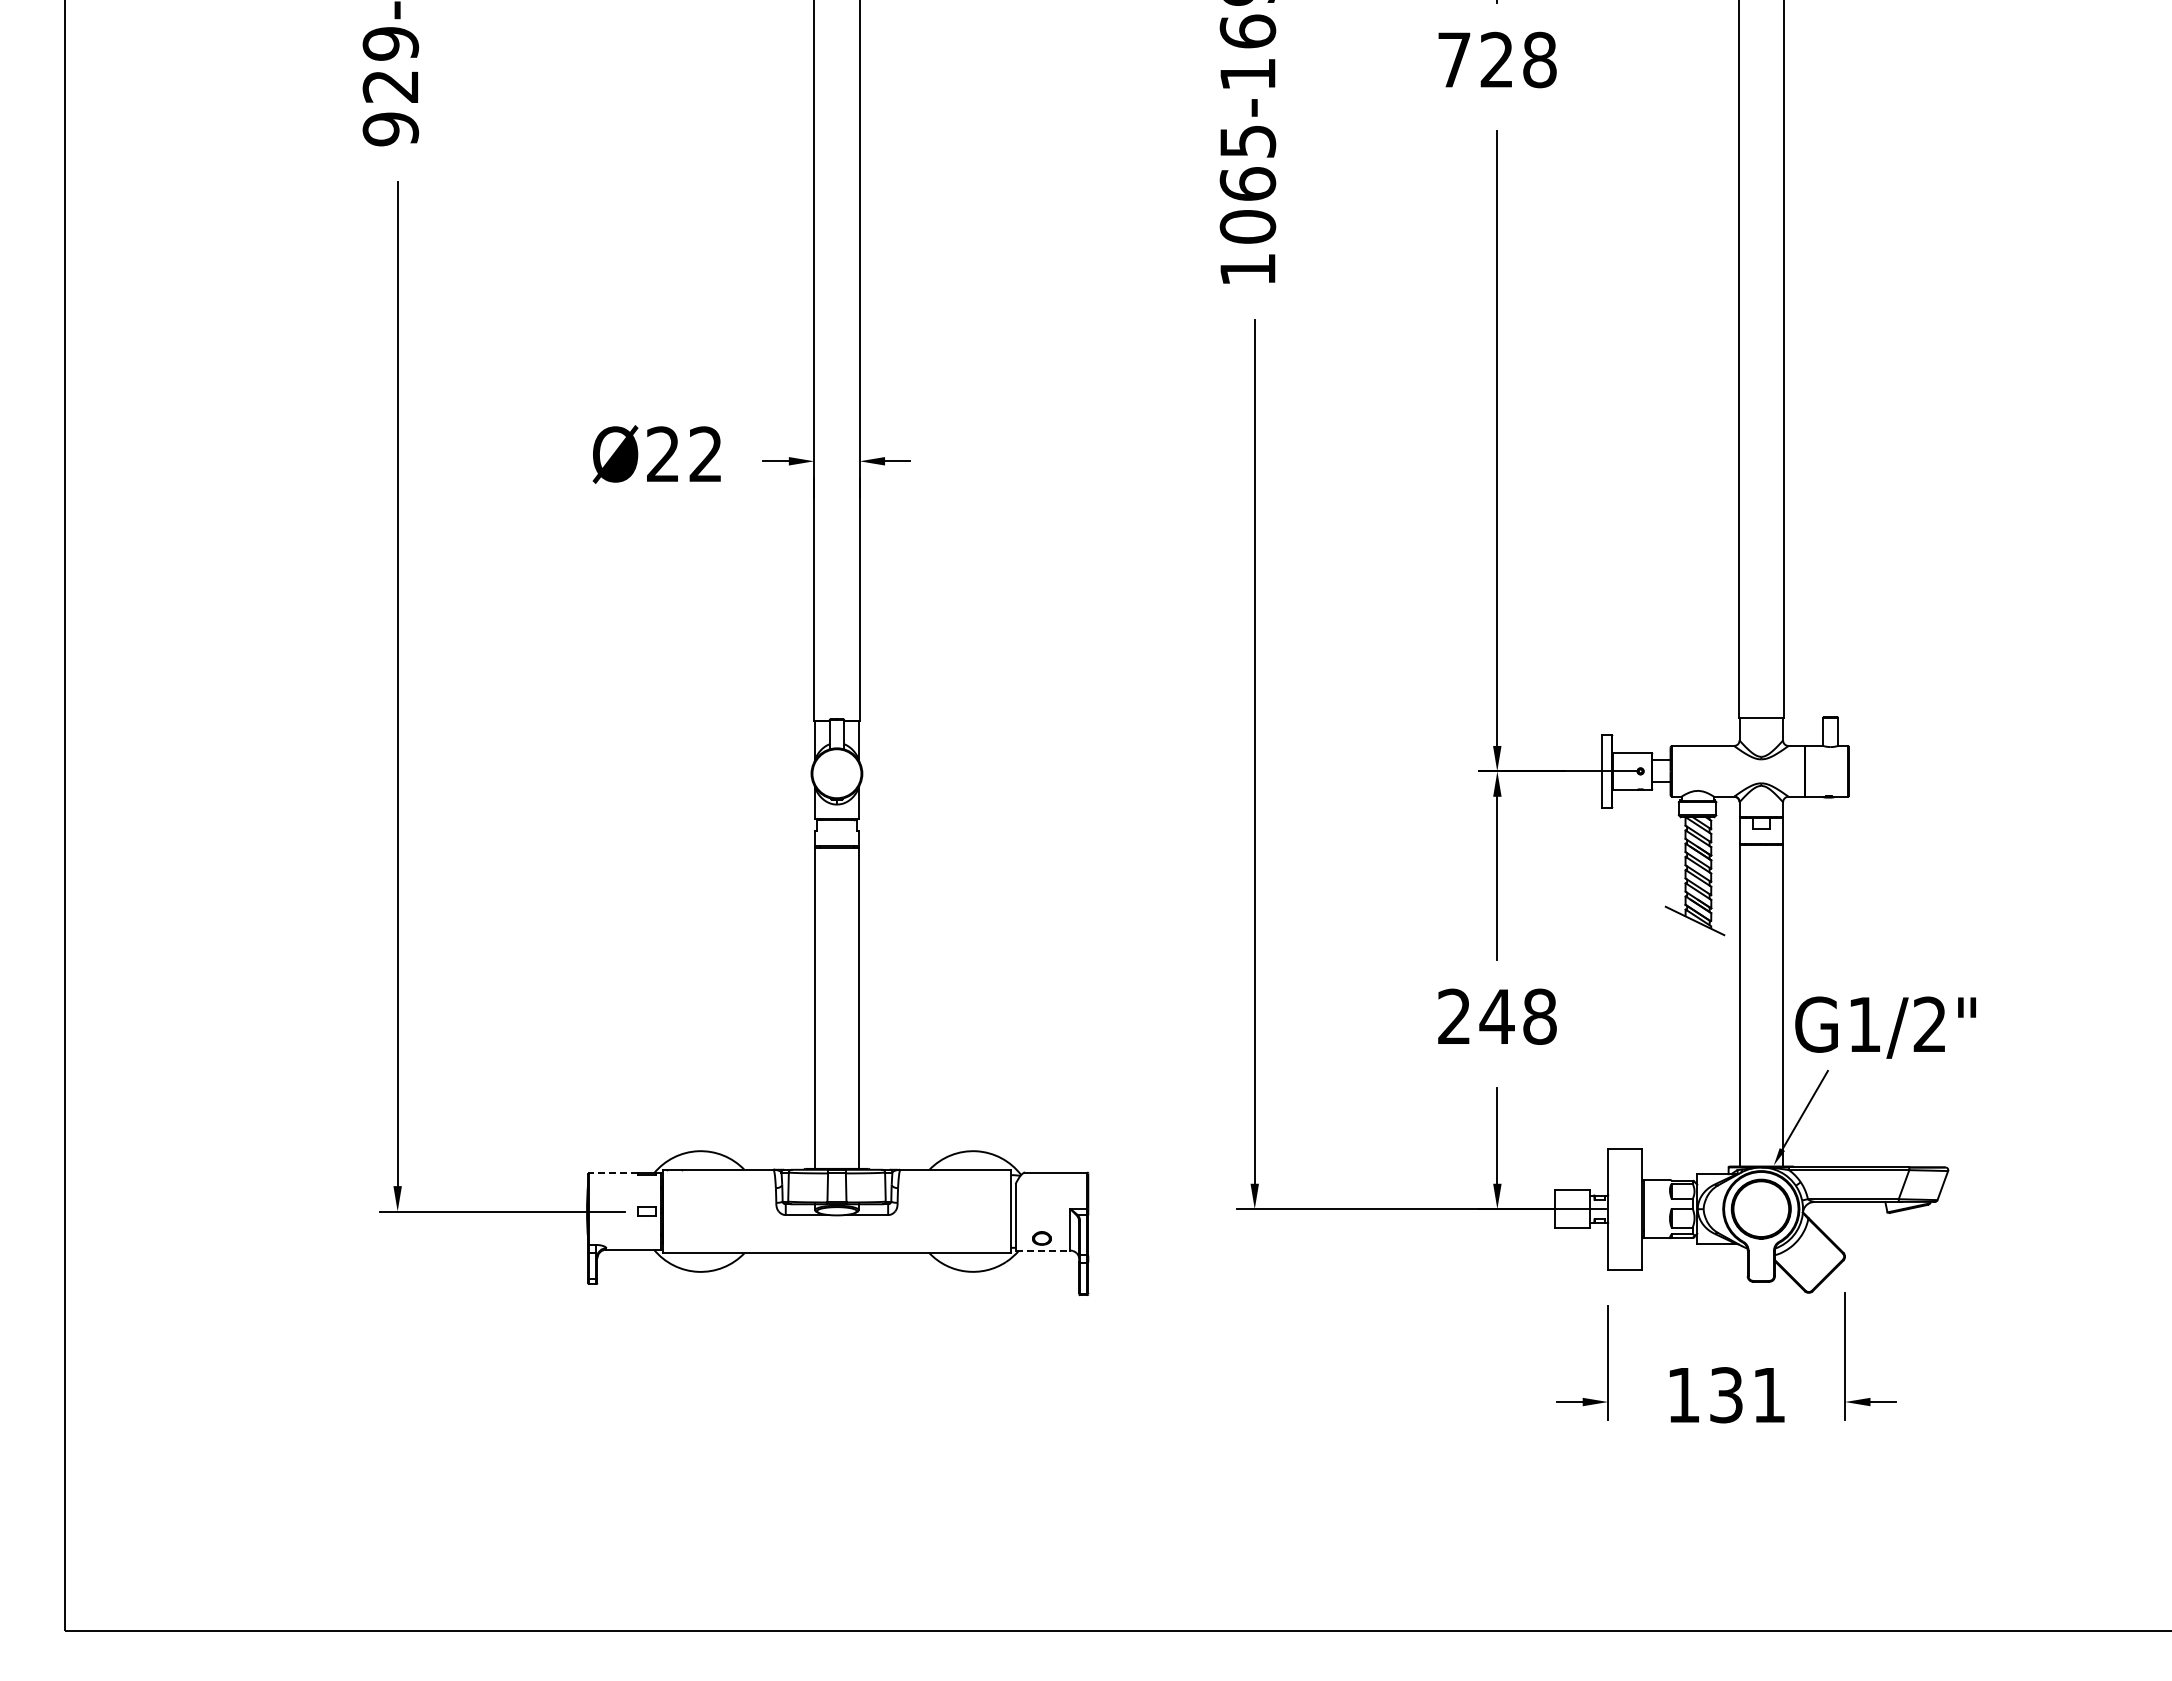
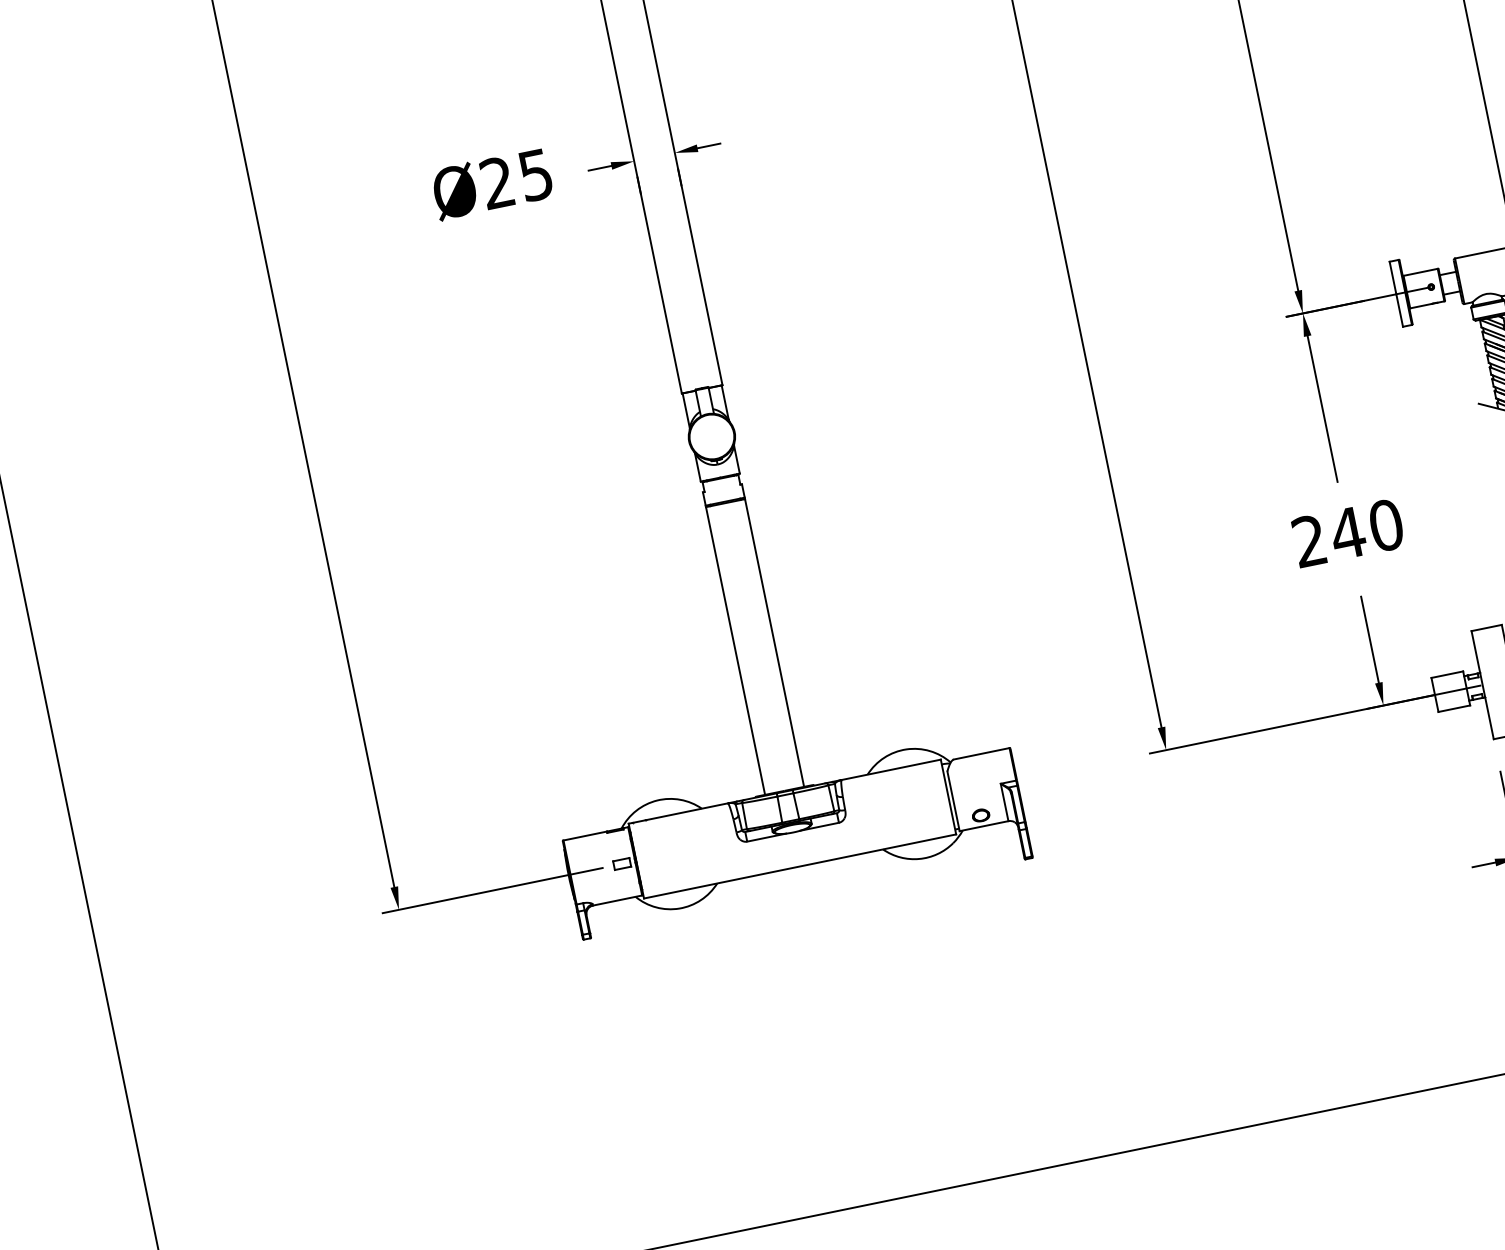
text: (705, 454) -> (535, 175), Ø22 -> Ø25
text: (1539, 1016) -> (1385, 525), 248 -> 240
line: (612, 1173) -> (584, 836), dashed -> solid
line: (1043, 1250) -> (984, 825), dashed -> solid

